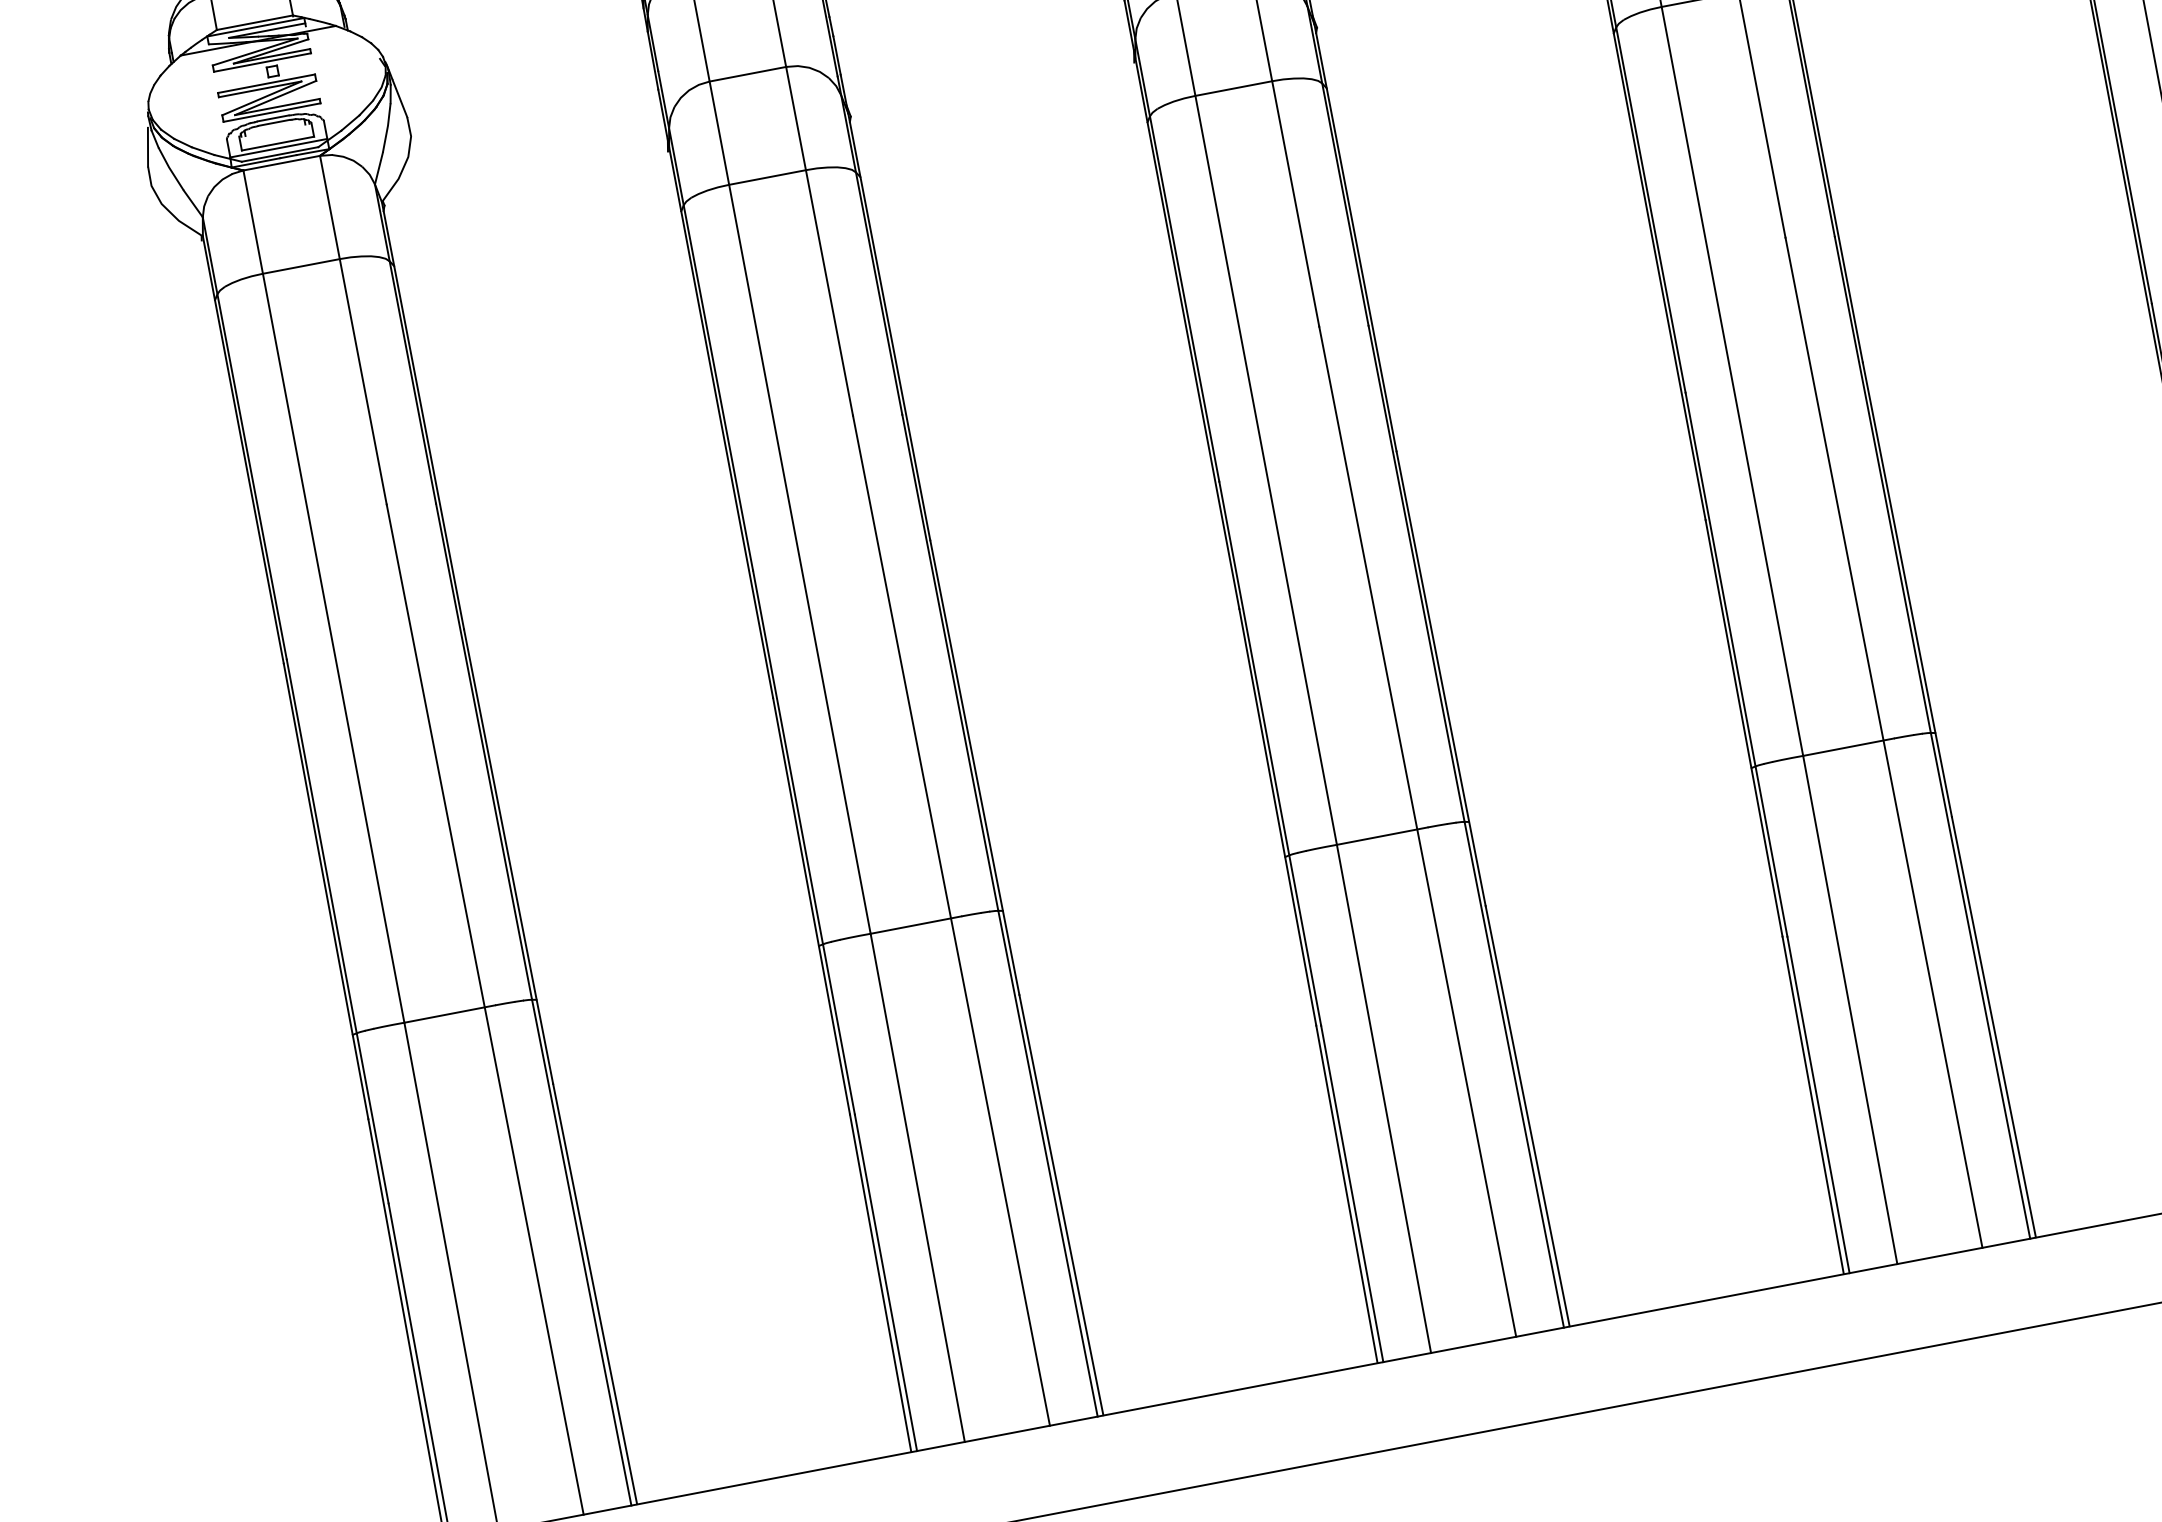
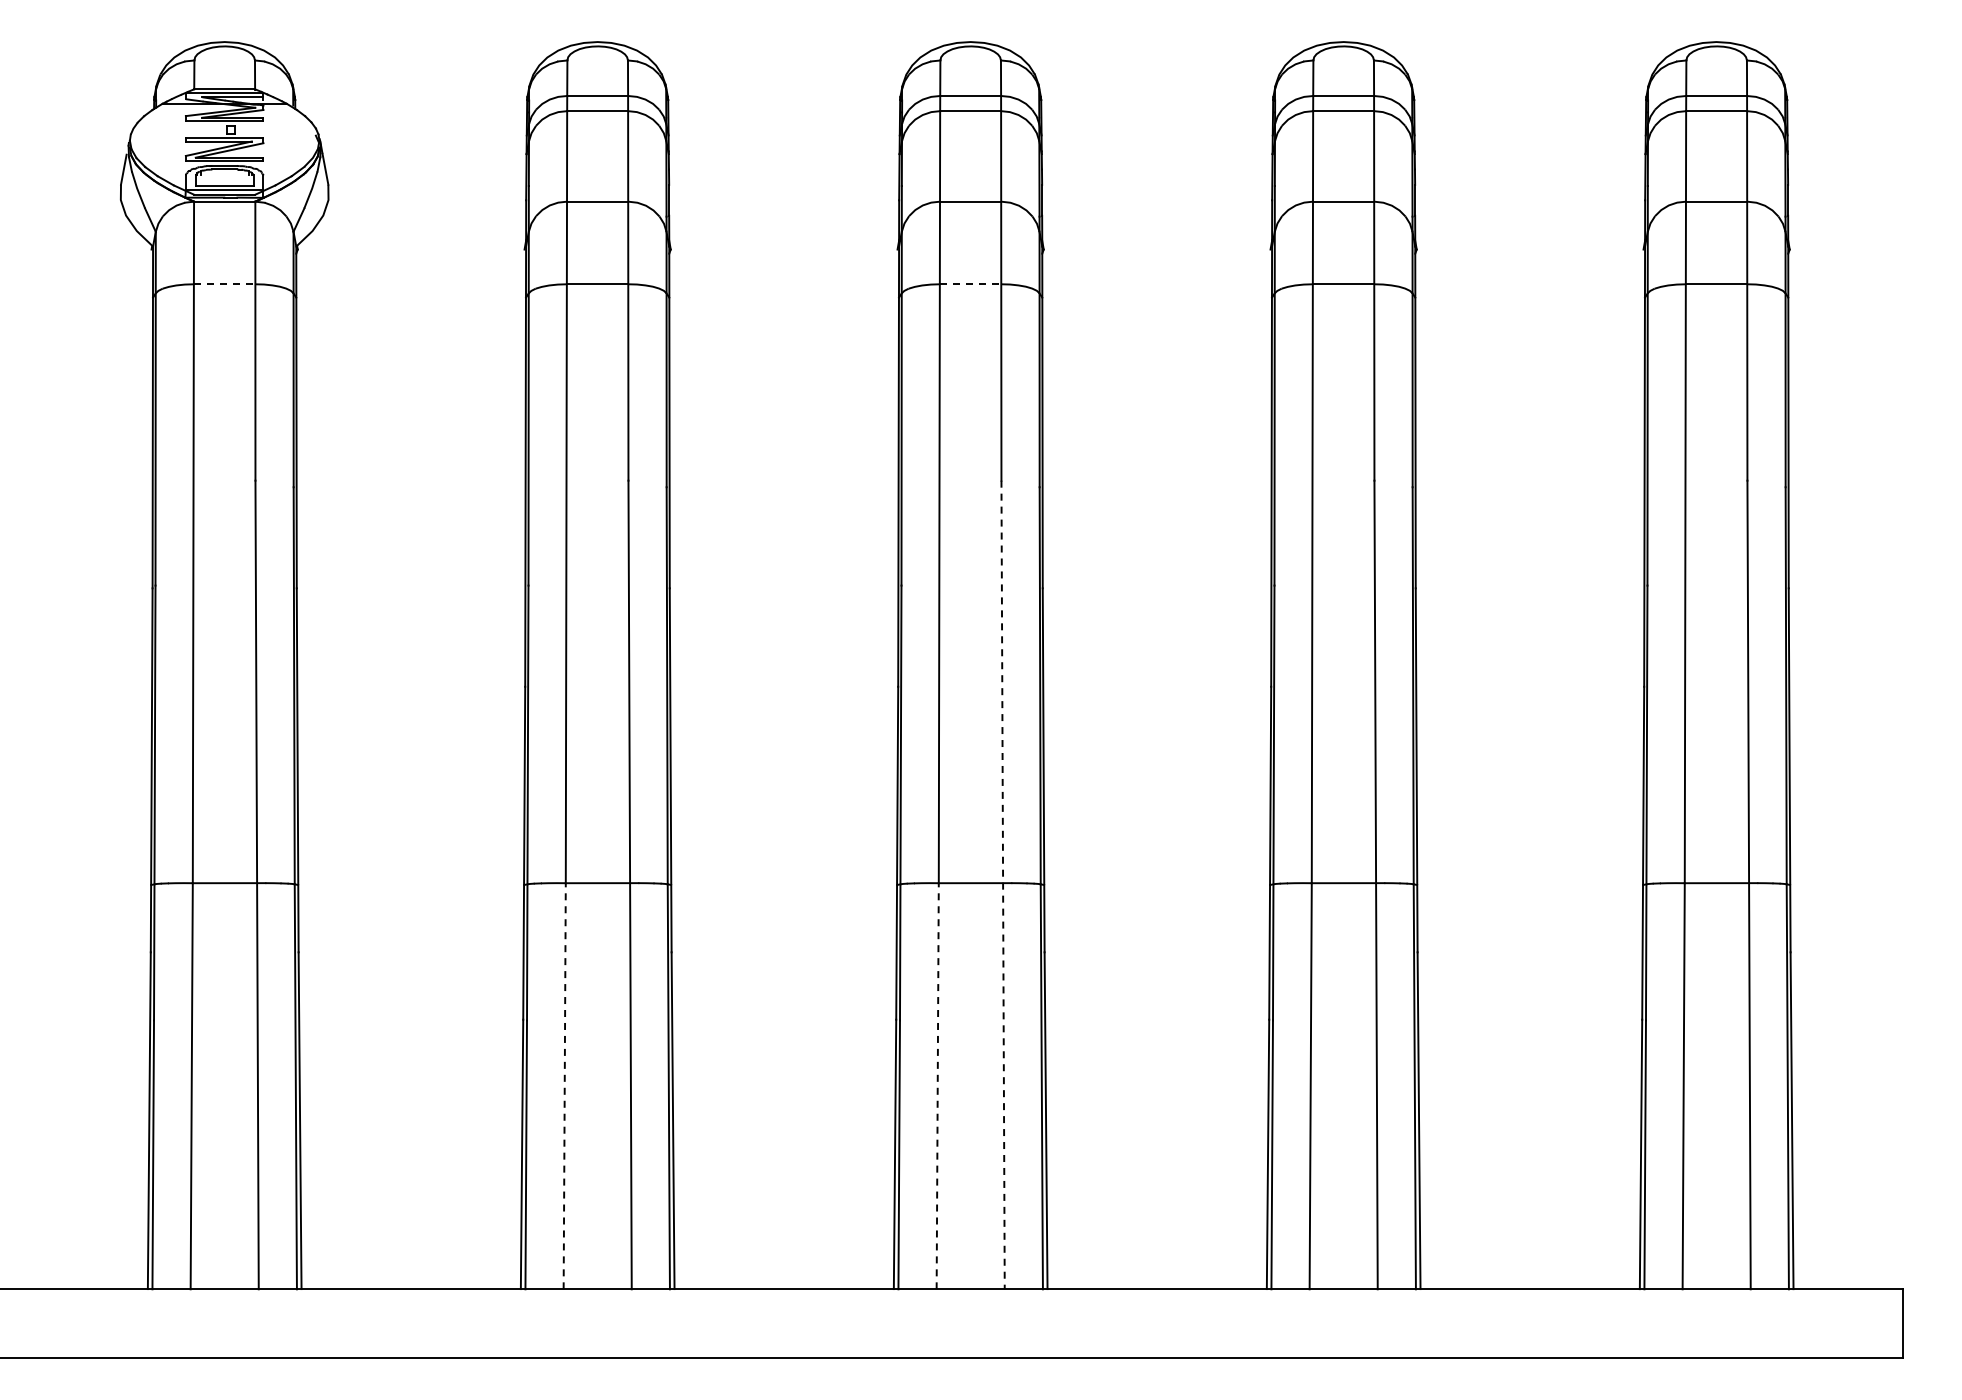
line: (1233, 88) -> (970, 284), solid -> dashed
line: (301, 266) -> (224, 284), solid -> dashed
line: (1418, 832) -> (1003, 885), solid -> dashed
line: (1383, 1098) -> (937, 1085), solid -> dashed
line: (917, 1186) -> (564, 1085), solid -> dashed

